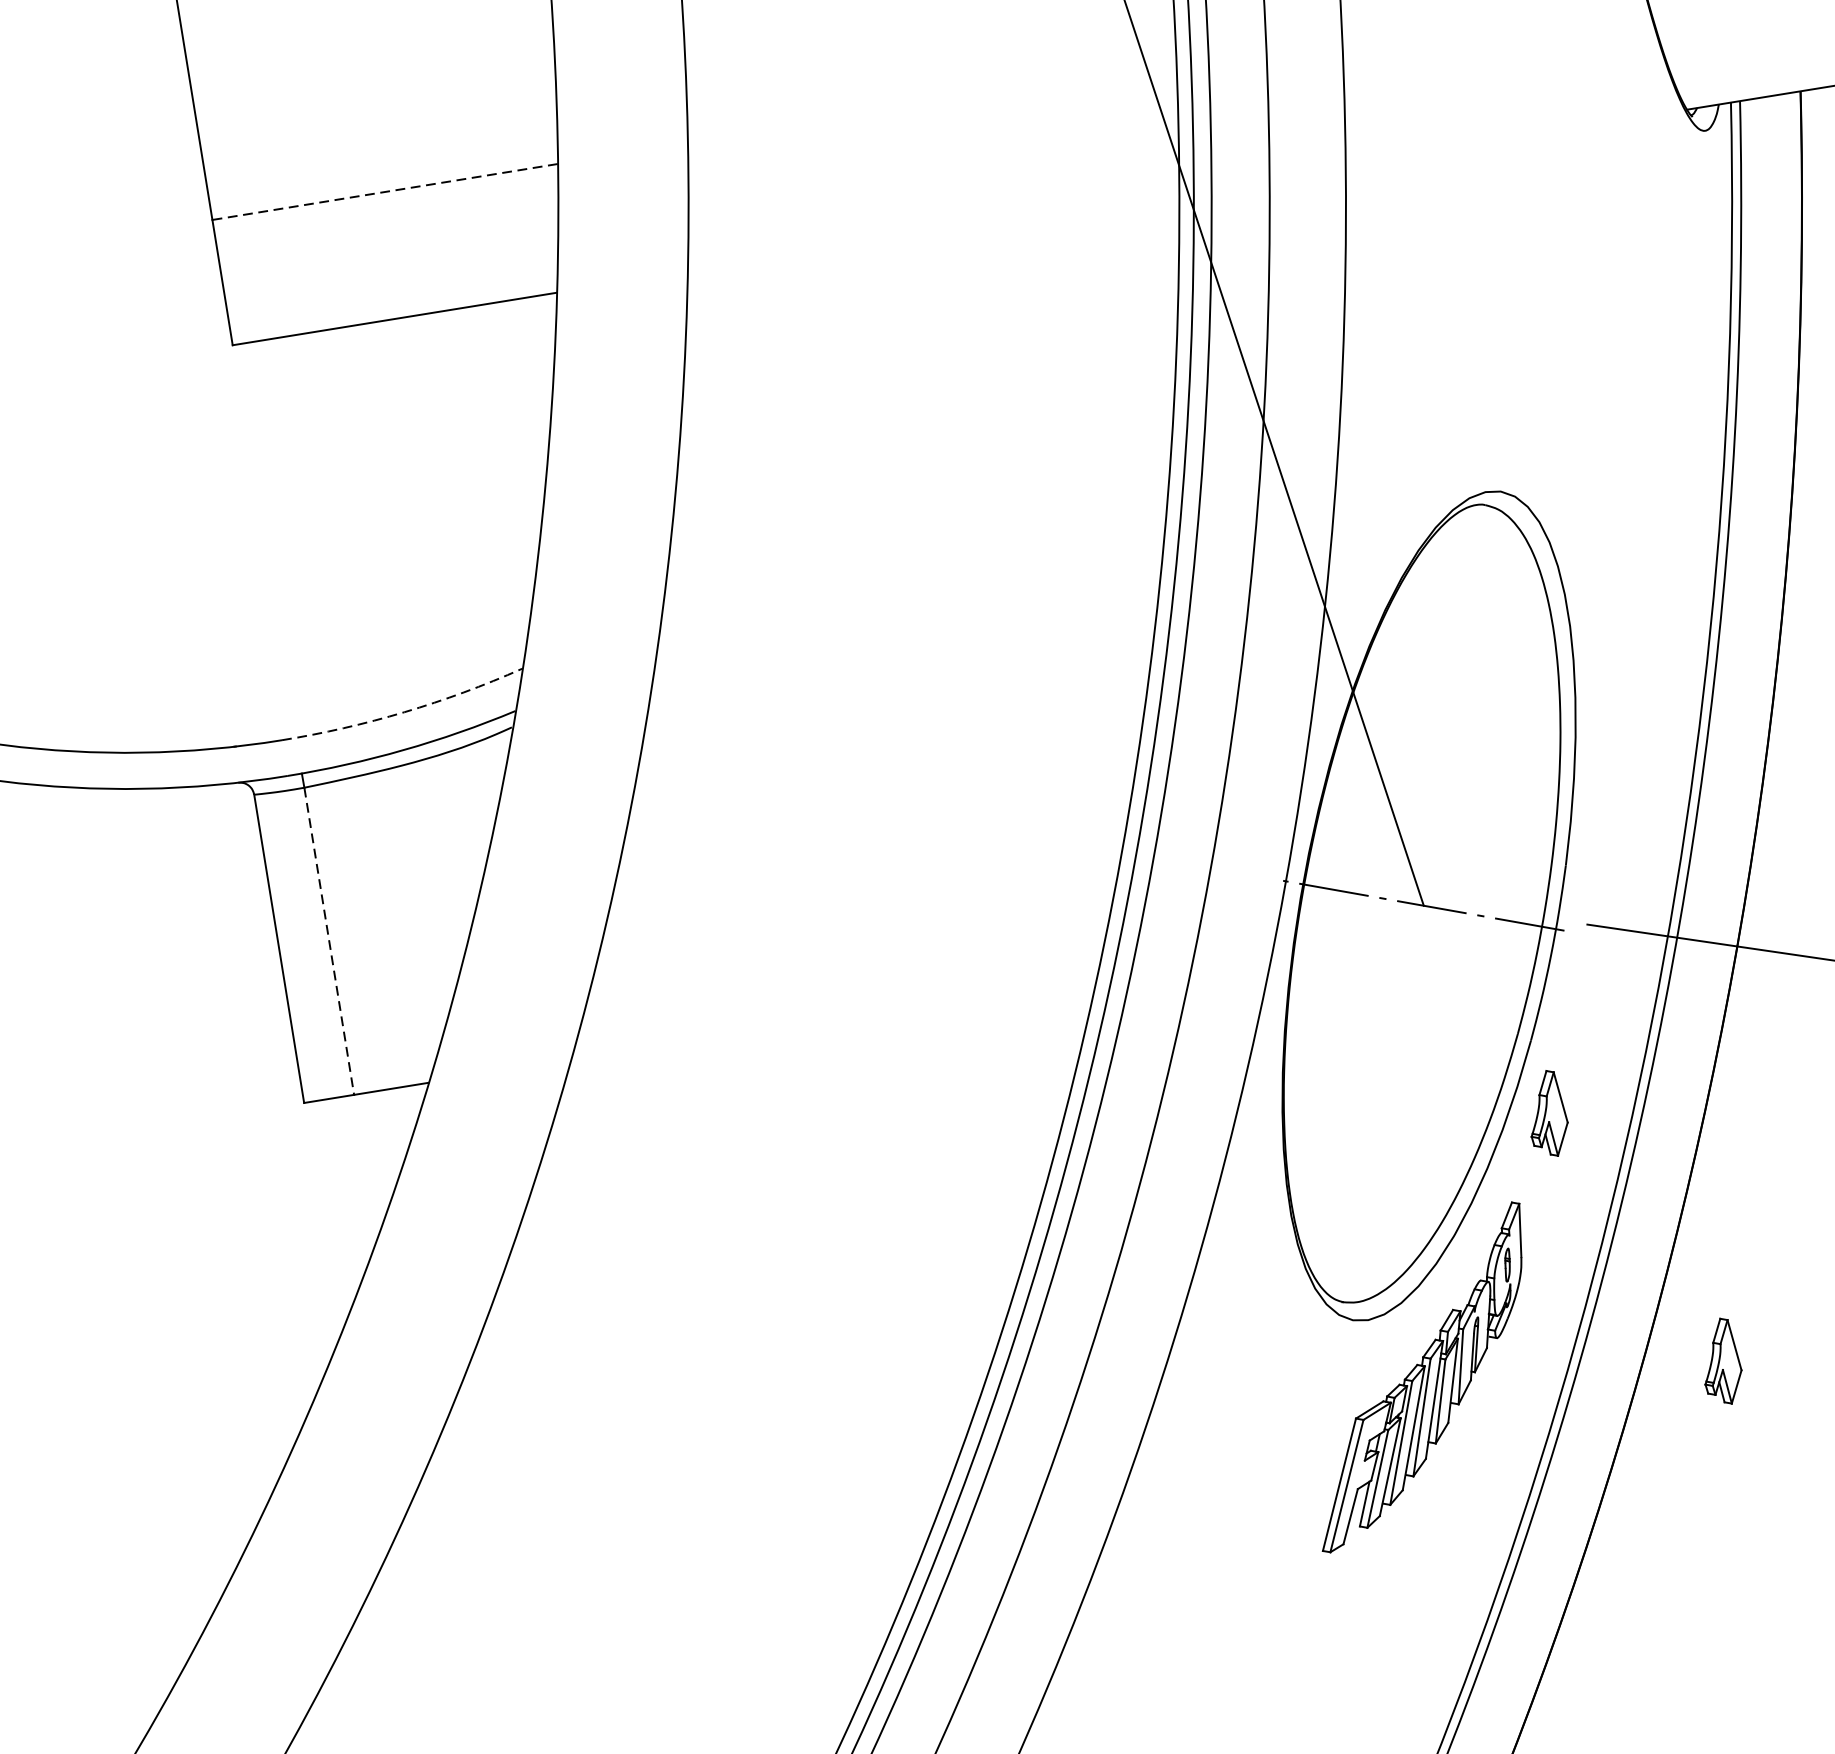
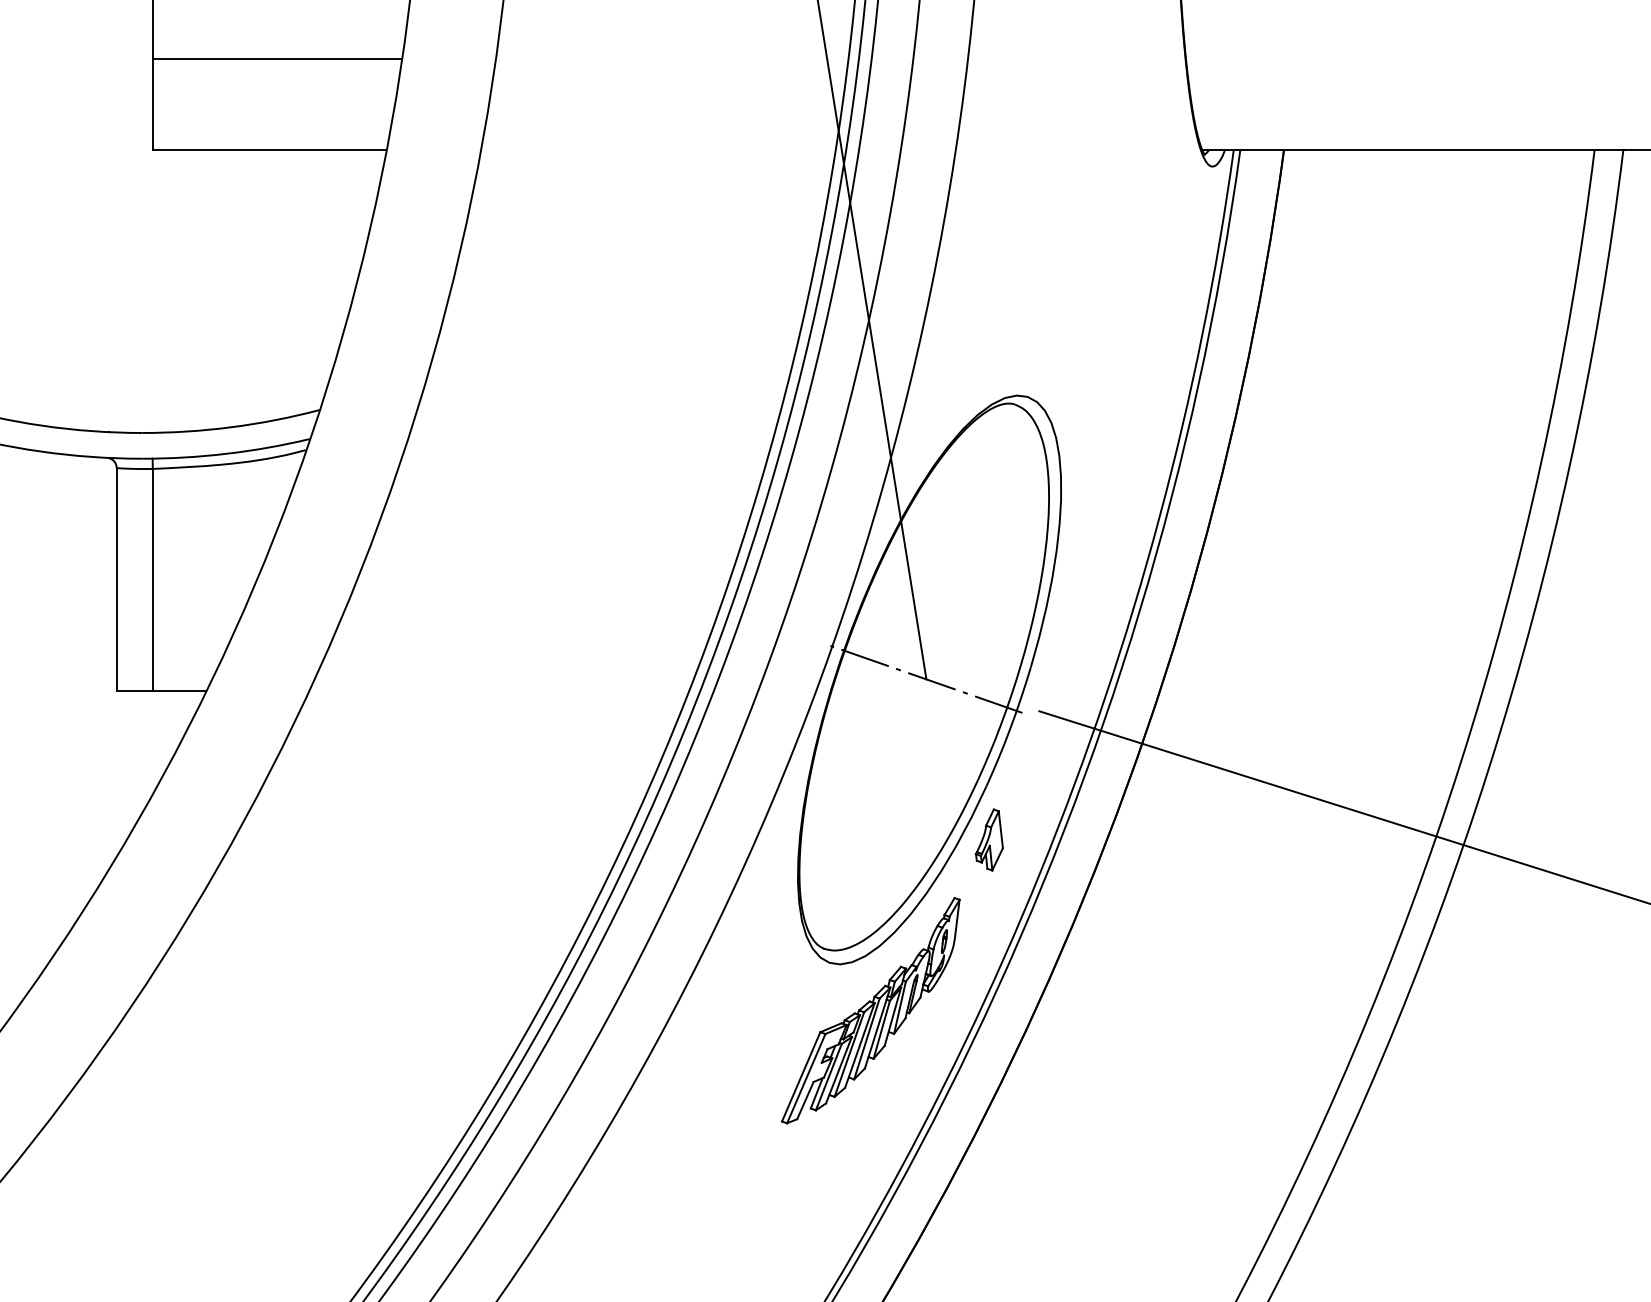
line: (385, 192) -> (277, 59), dashed -> solid
arc: (404, 712) -> (231, 427), dashed -> solid
line: (328, 941) -> (152, 579), dashed -> solid
part: (1719, 1361) -> (1082, 1033), removed

